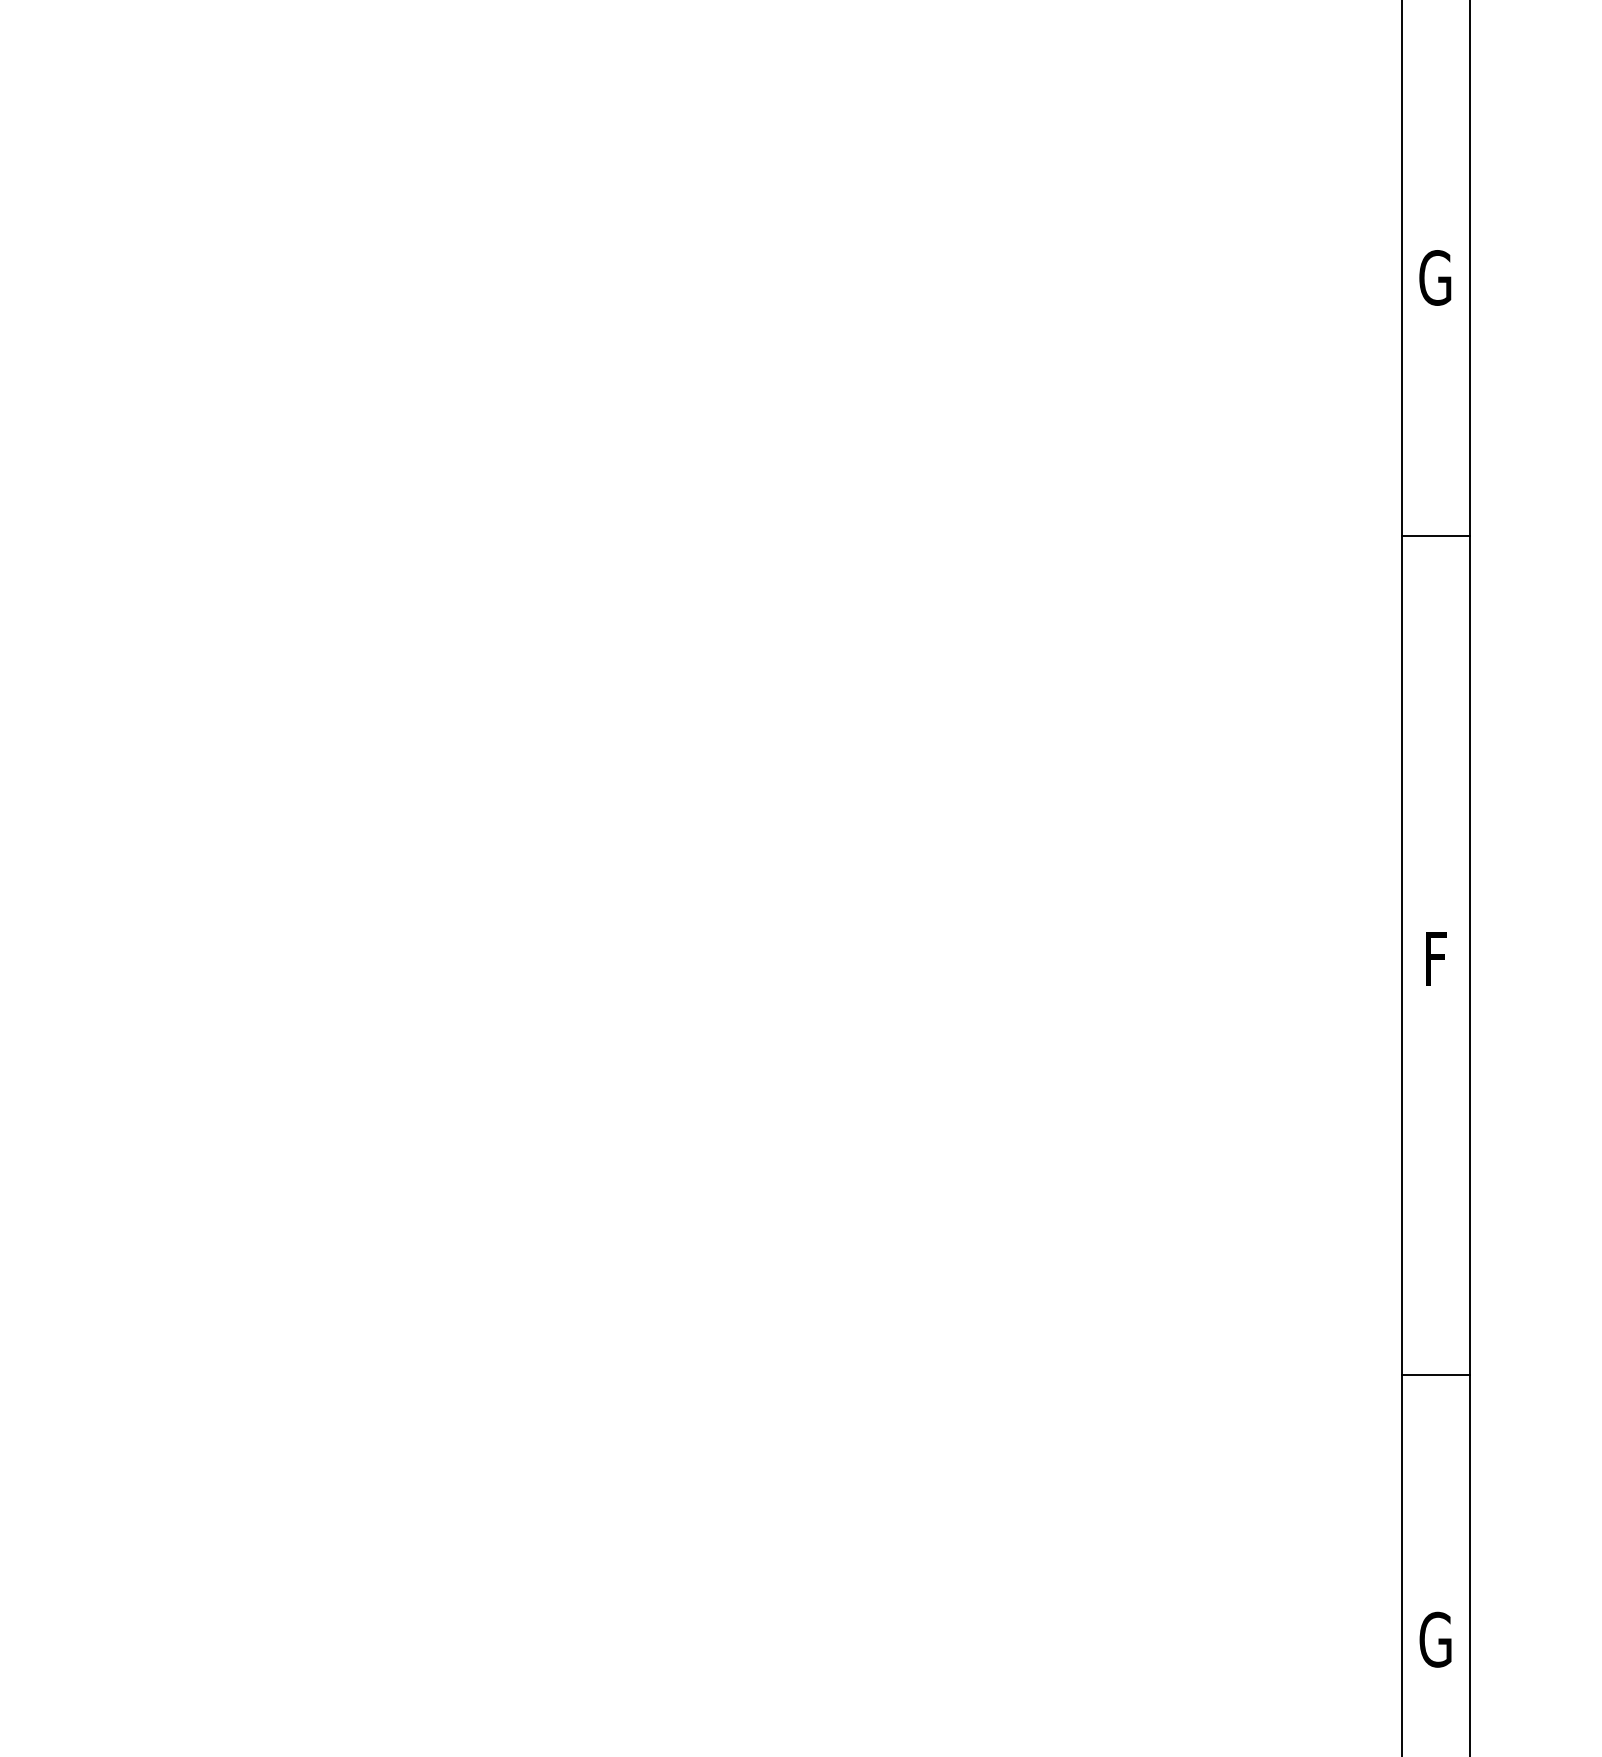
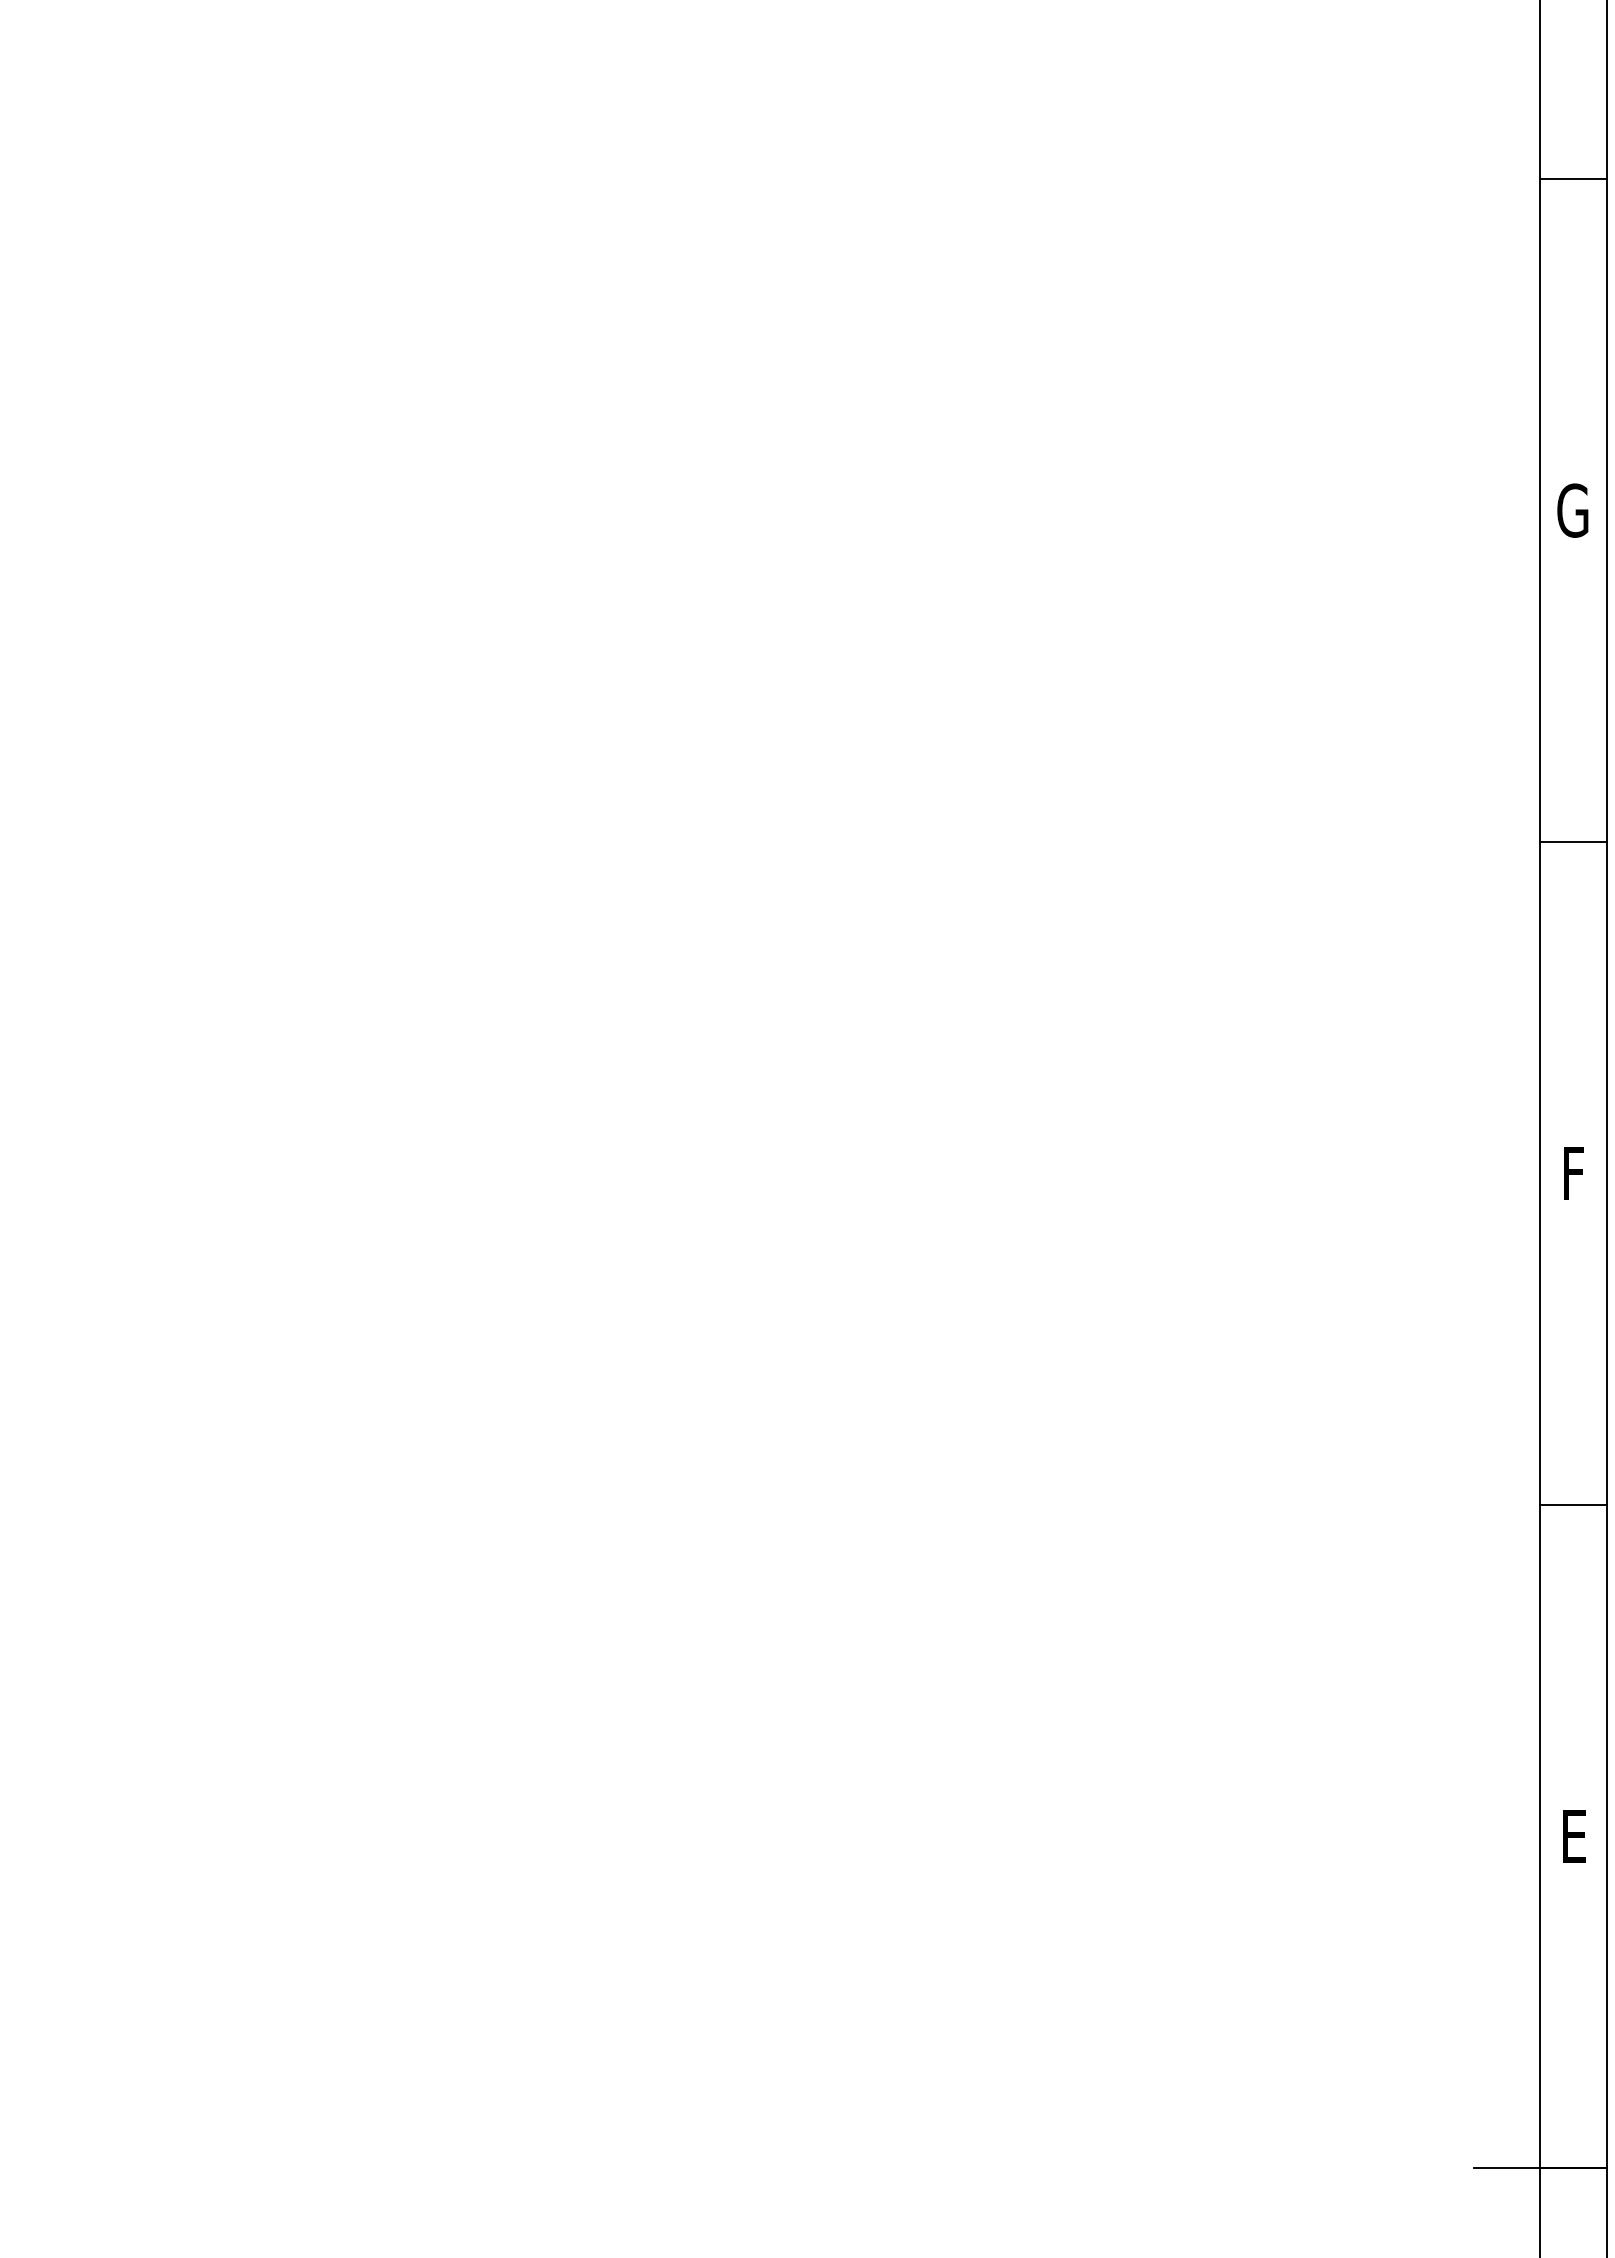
line: (1435, 535) -> (1573, 841), moved
line: (1435, 1374) -> (1573, 1504), moved
text: (1434, 1639) -> (1572, 1836), G -> E

